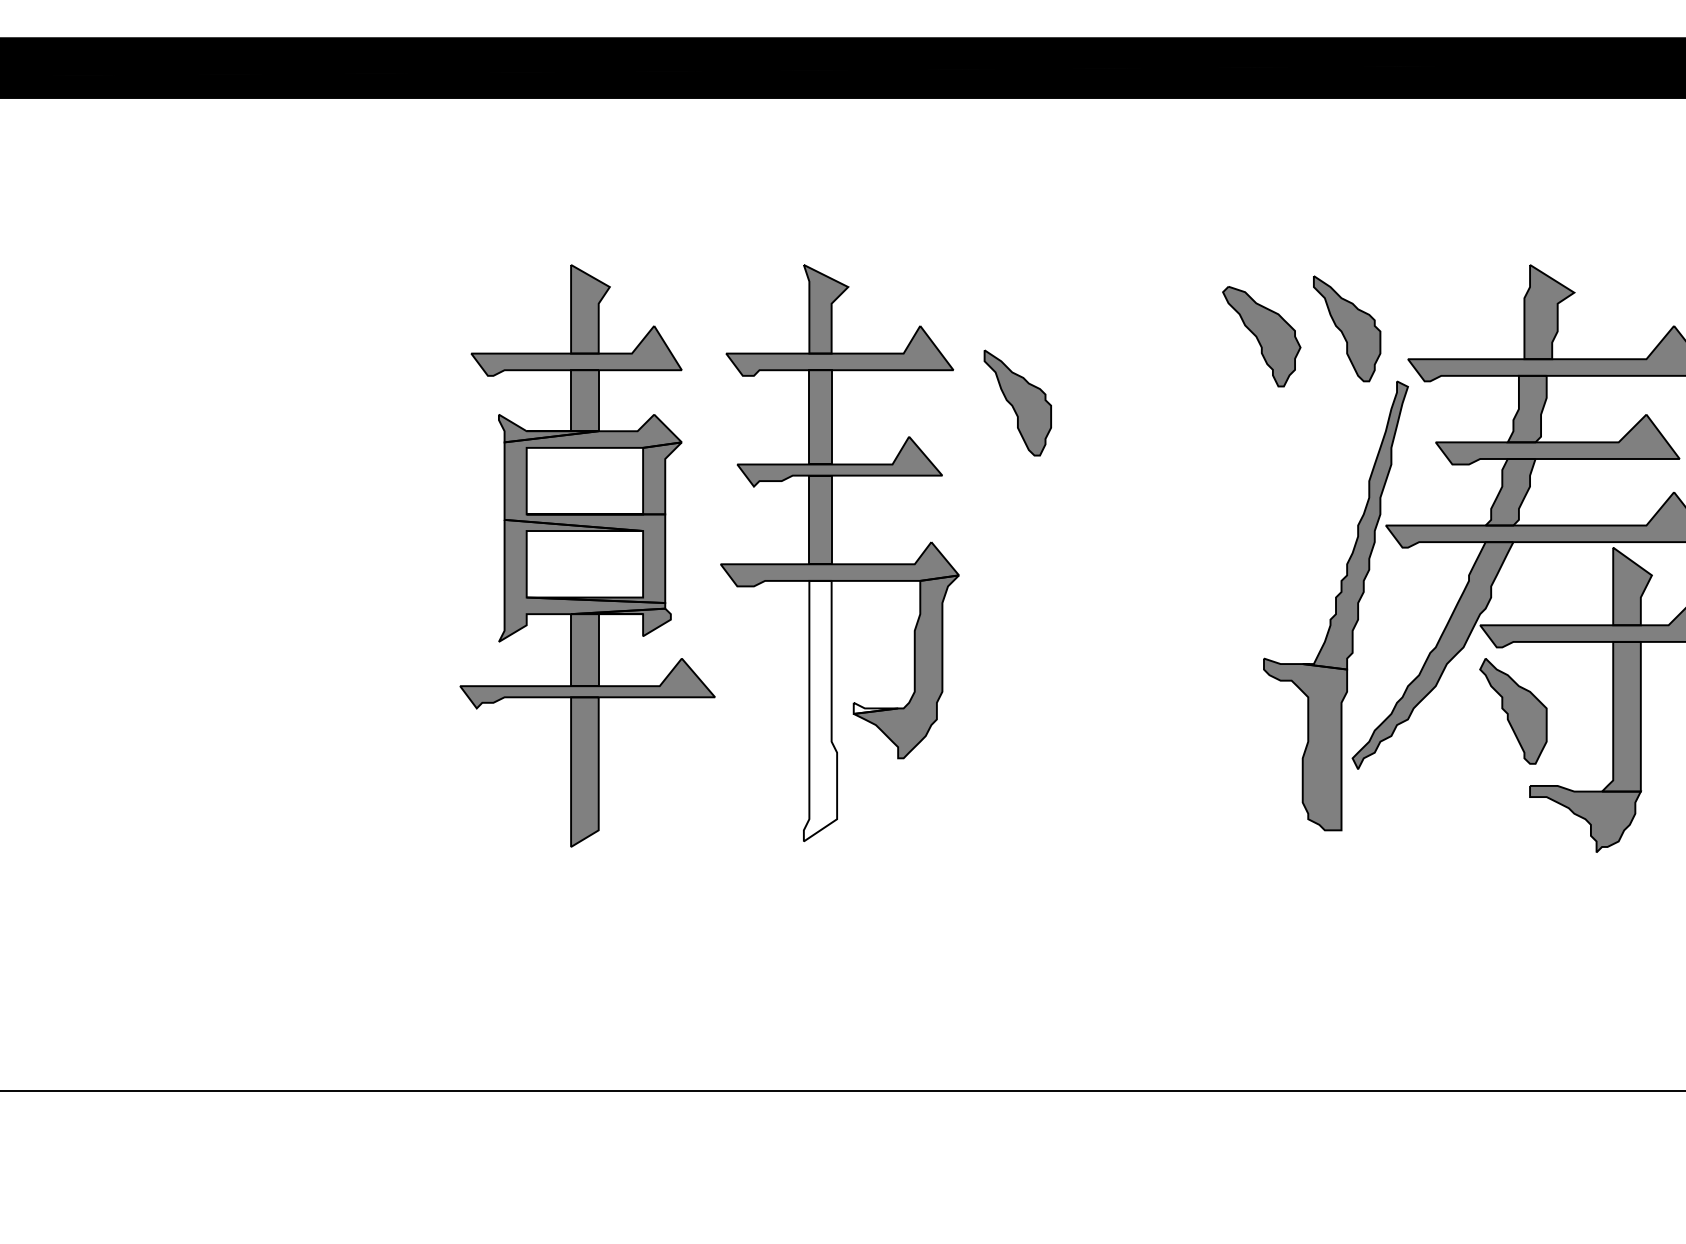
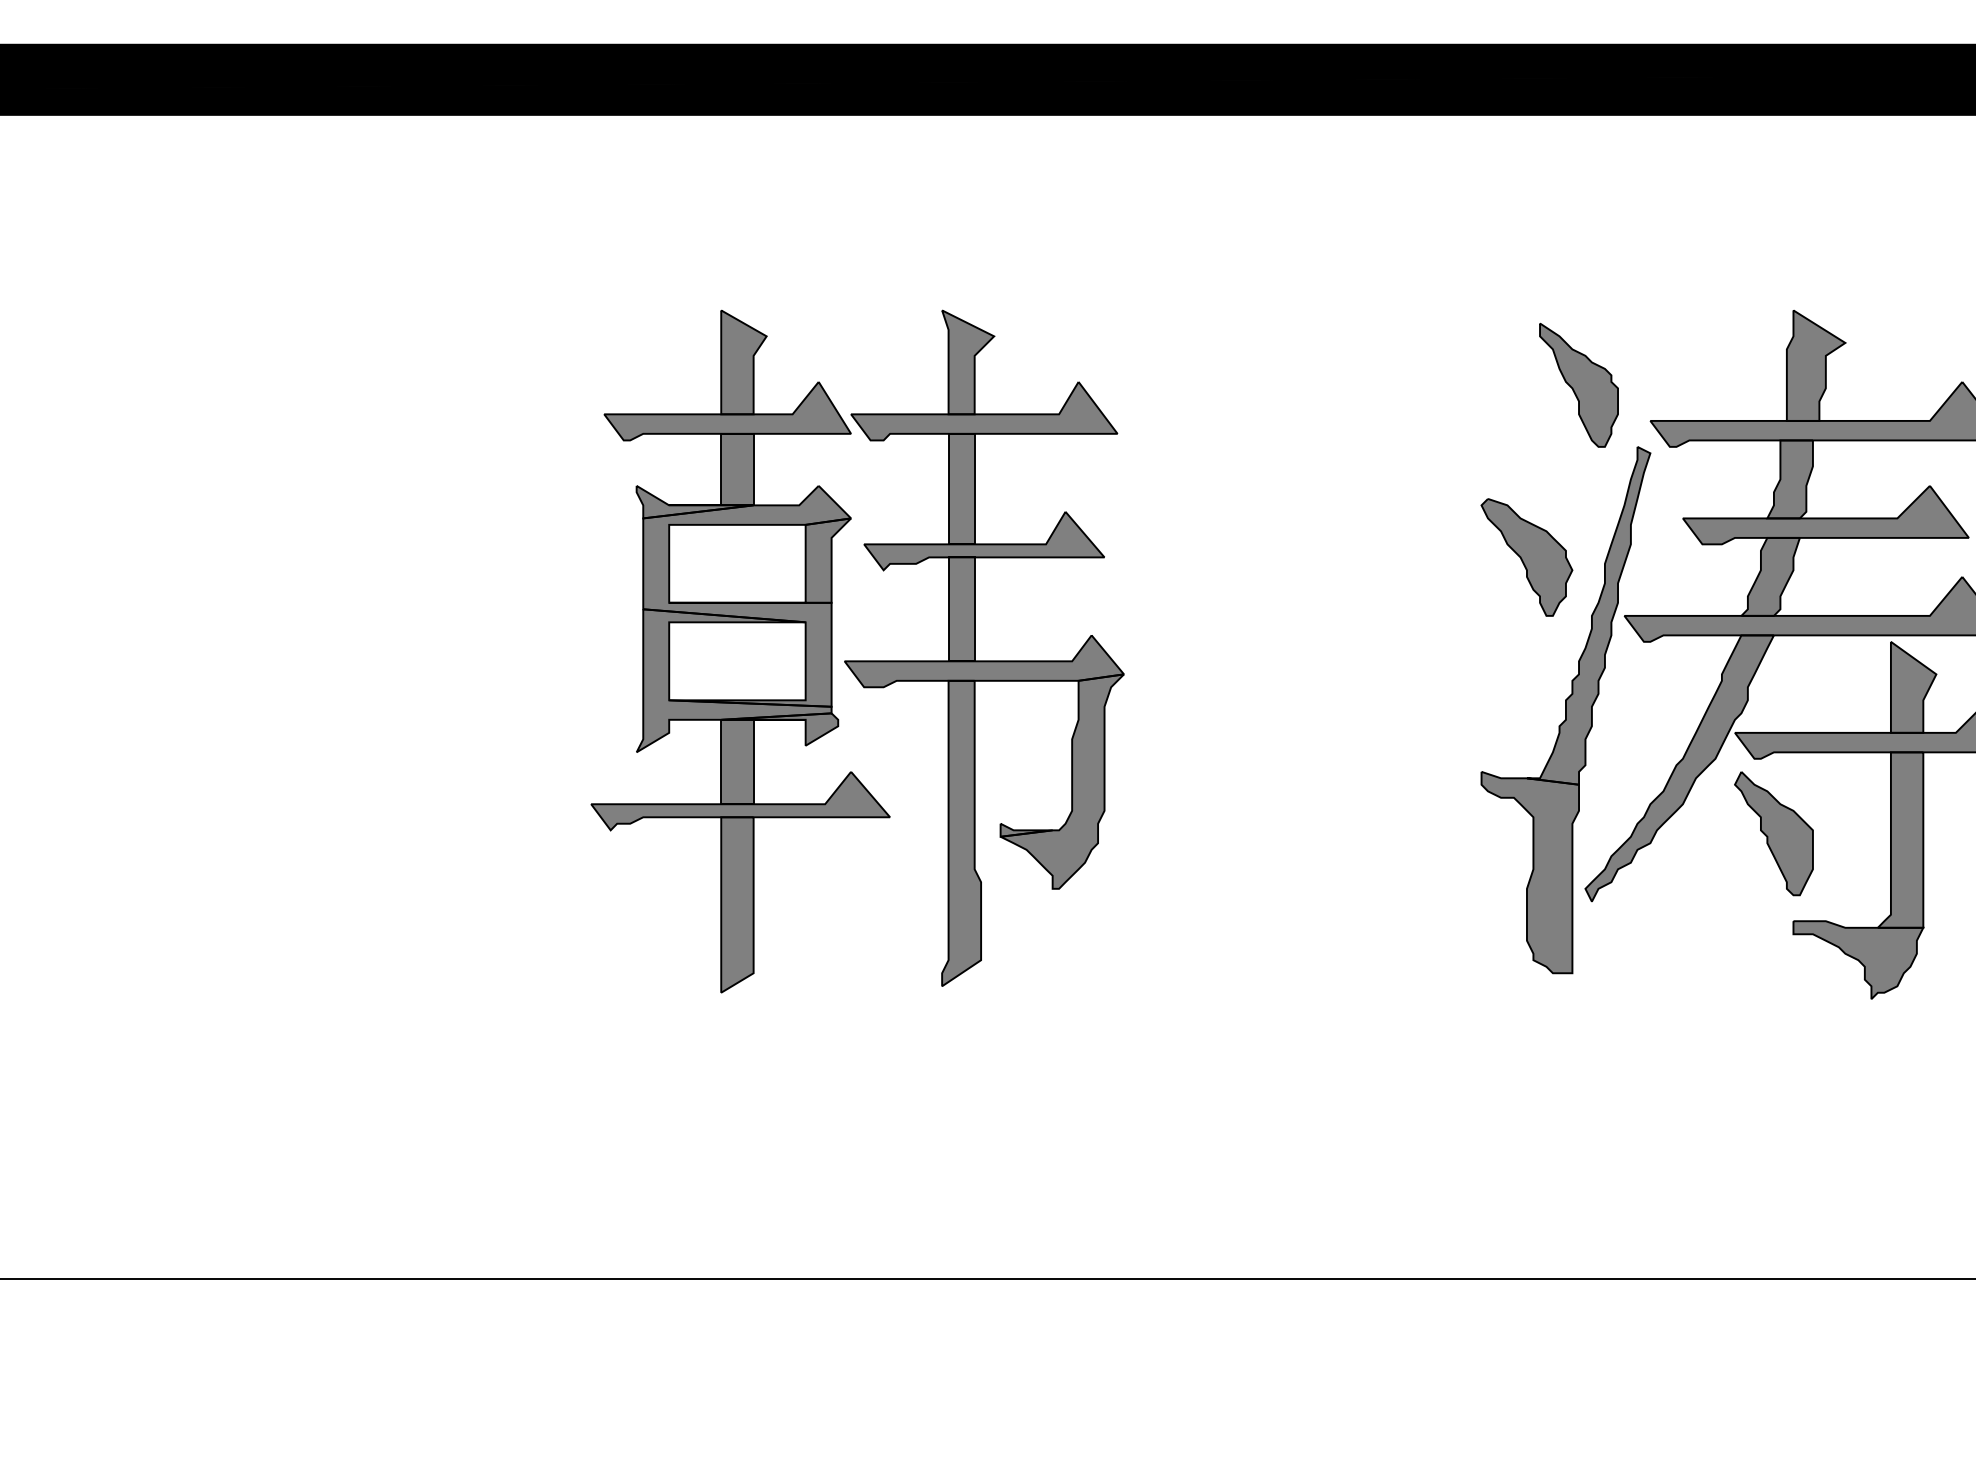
part: (1261, 336) -> (1526, 557), moved
part: (1017, 402) -> (1192, 471), removed
part: (587, 555) -> (740, 651), moved
fill: (875, 707) -> (1026, 829), added
fill: (820, 711) -> (961, 833), added

